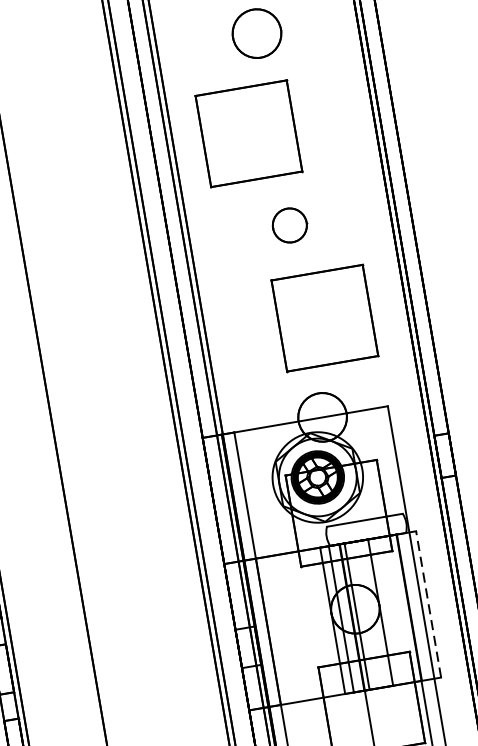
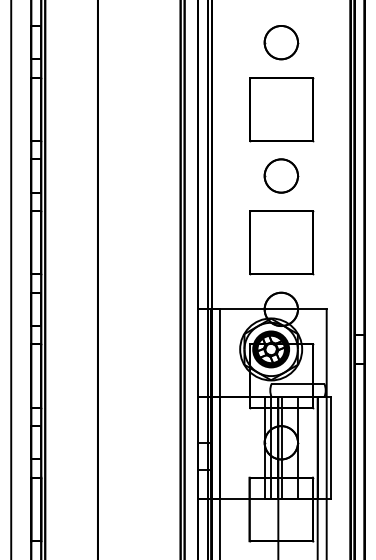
part: (249, 133) -> (281, 109), moved
part: (289, 224) -> (281, 175), size x1.43
part: (325, 317) -> (281, 242), moved
line: (428, 603) -> (331, 447), dashed -> solid

